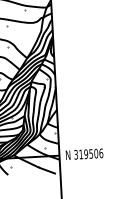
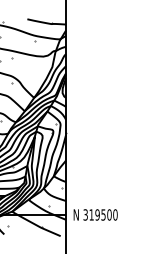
text: (101, 153) -> (115, 214), 319506 -> 319500

